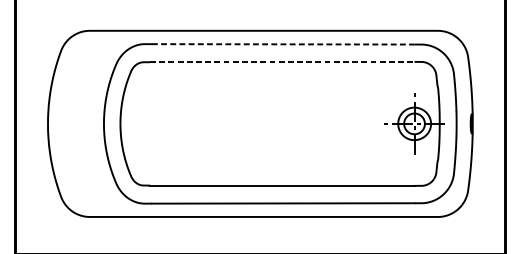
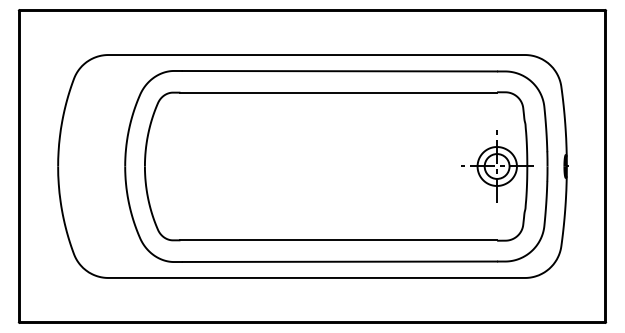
line: (283, 44) -> (340, 71), dashed -> solid
line: (282, 62) -> (339, 92), dashed -> solid

